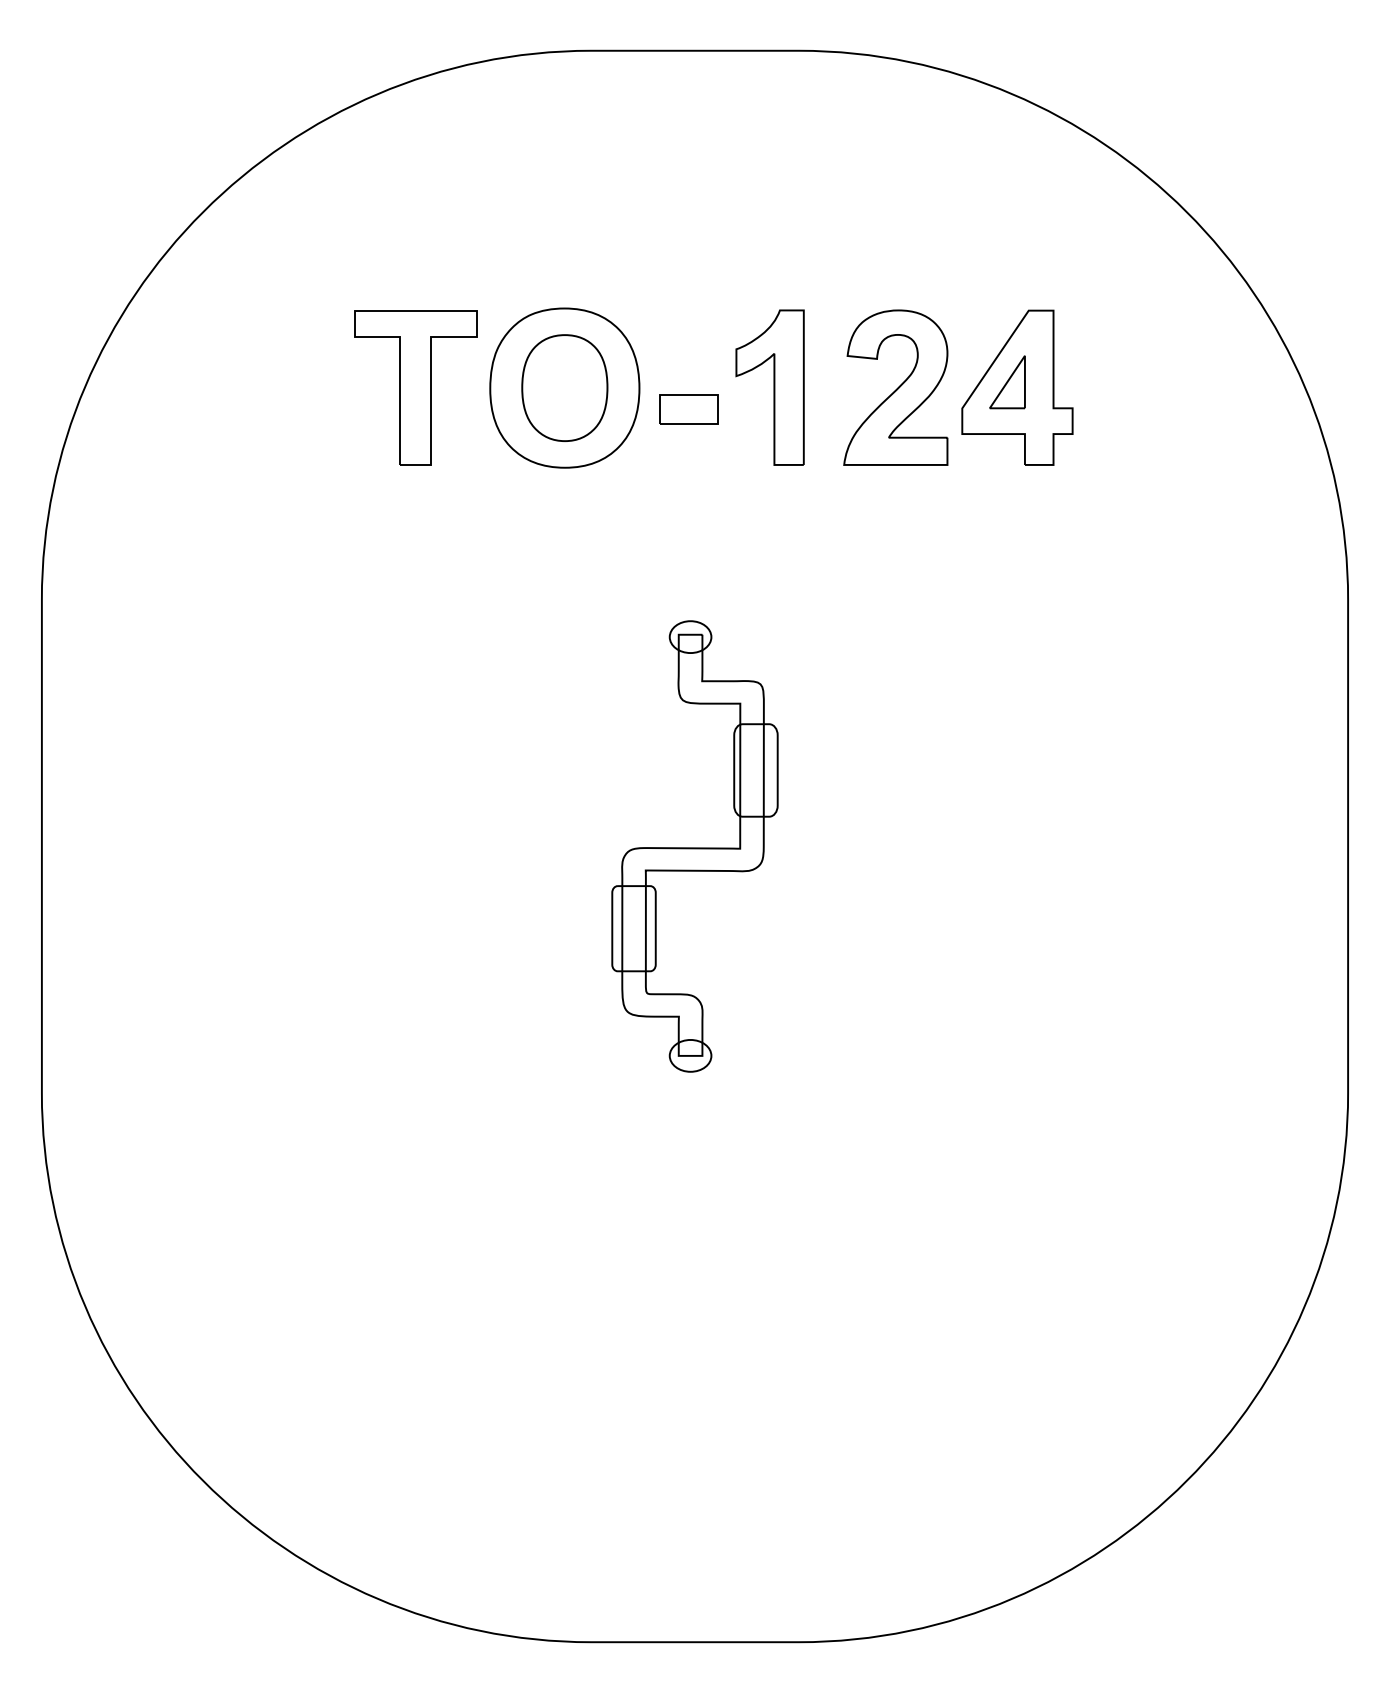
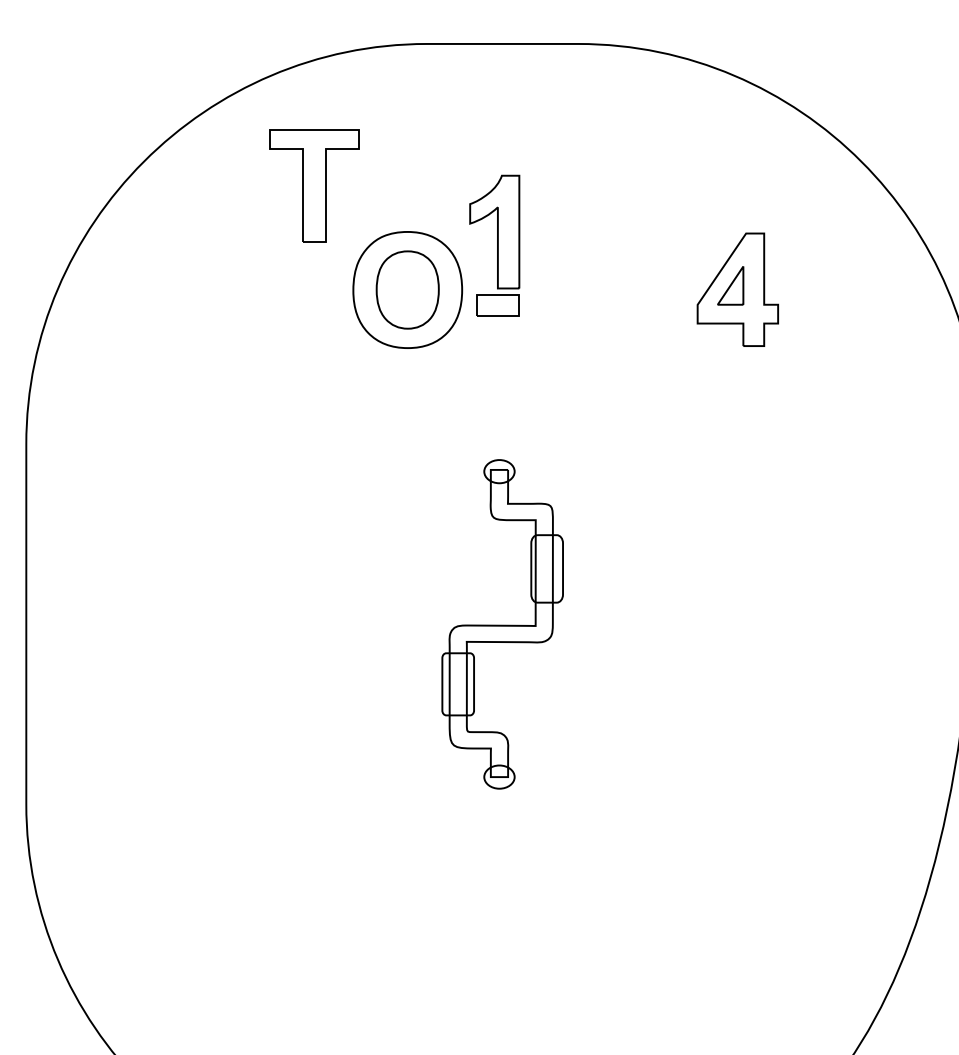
part: (415, 387) -> (314, 185), moved
part: (769, 387) -> (494, 231), moved
part: (895, 387) -> (648, 289), removed

